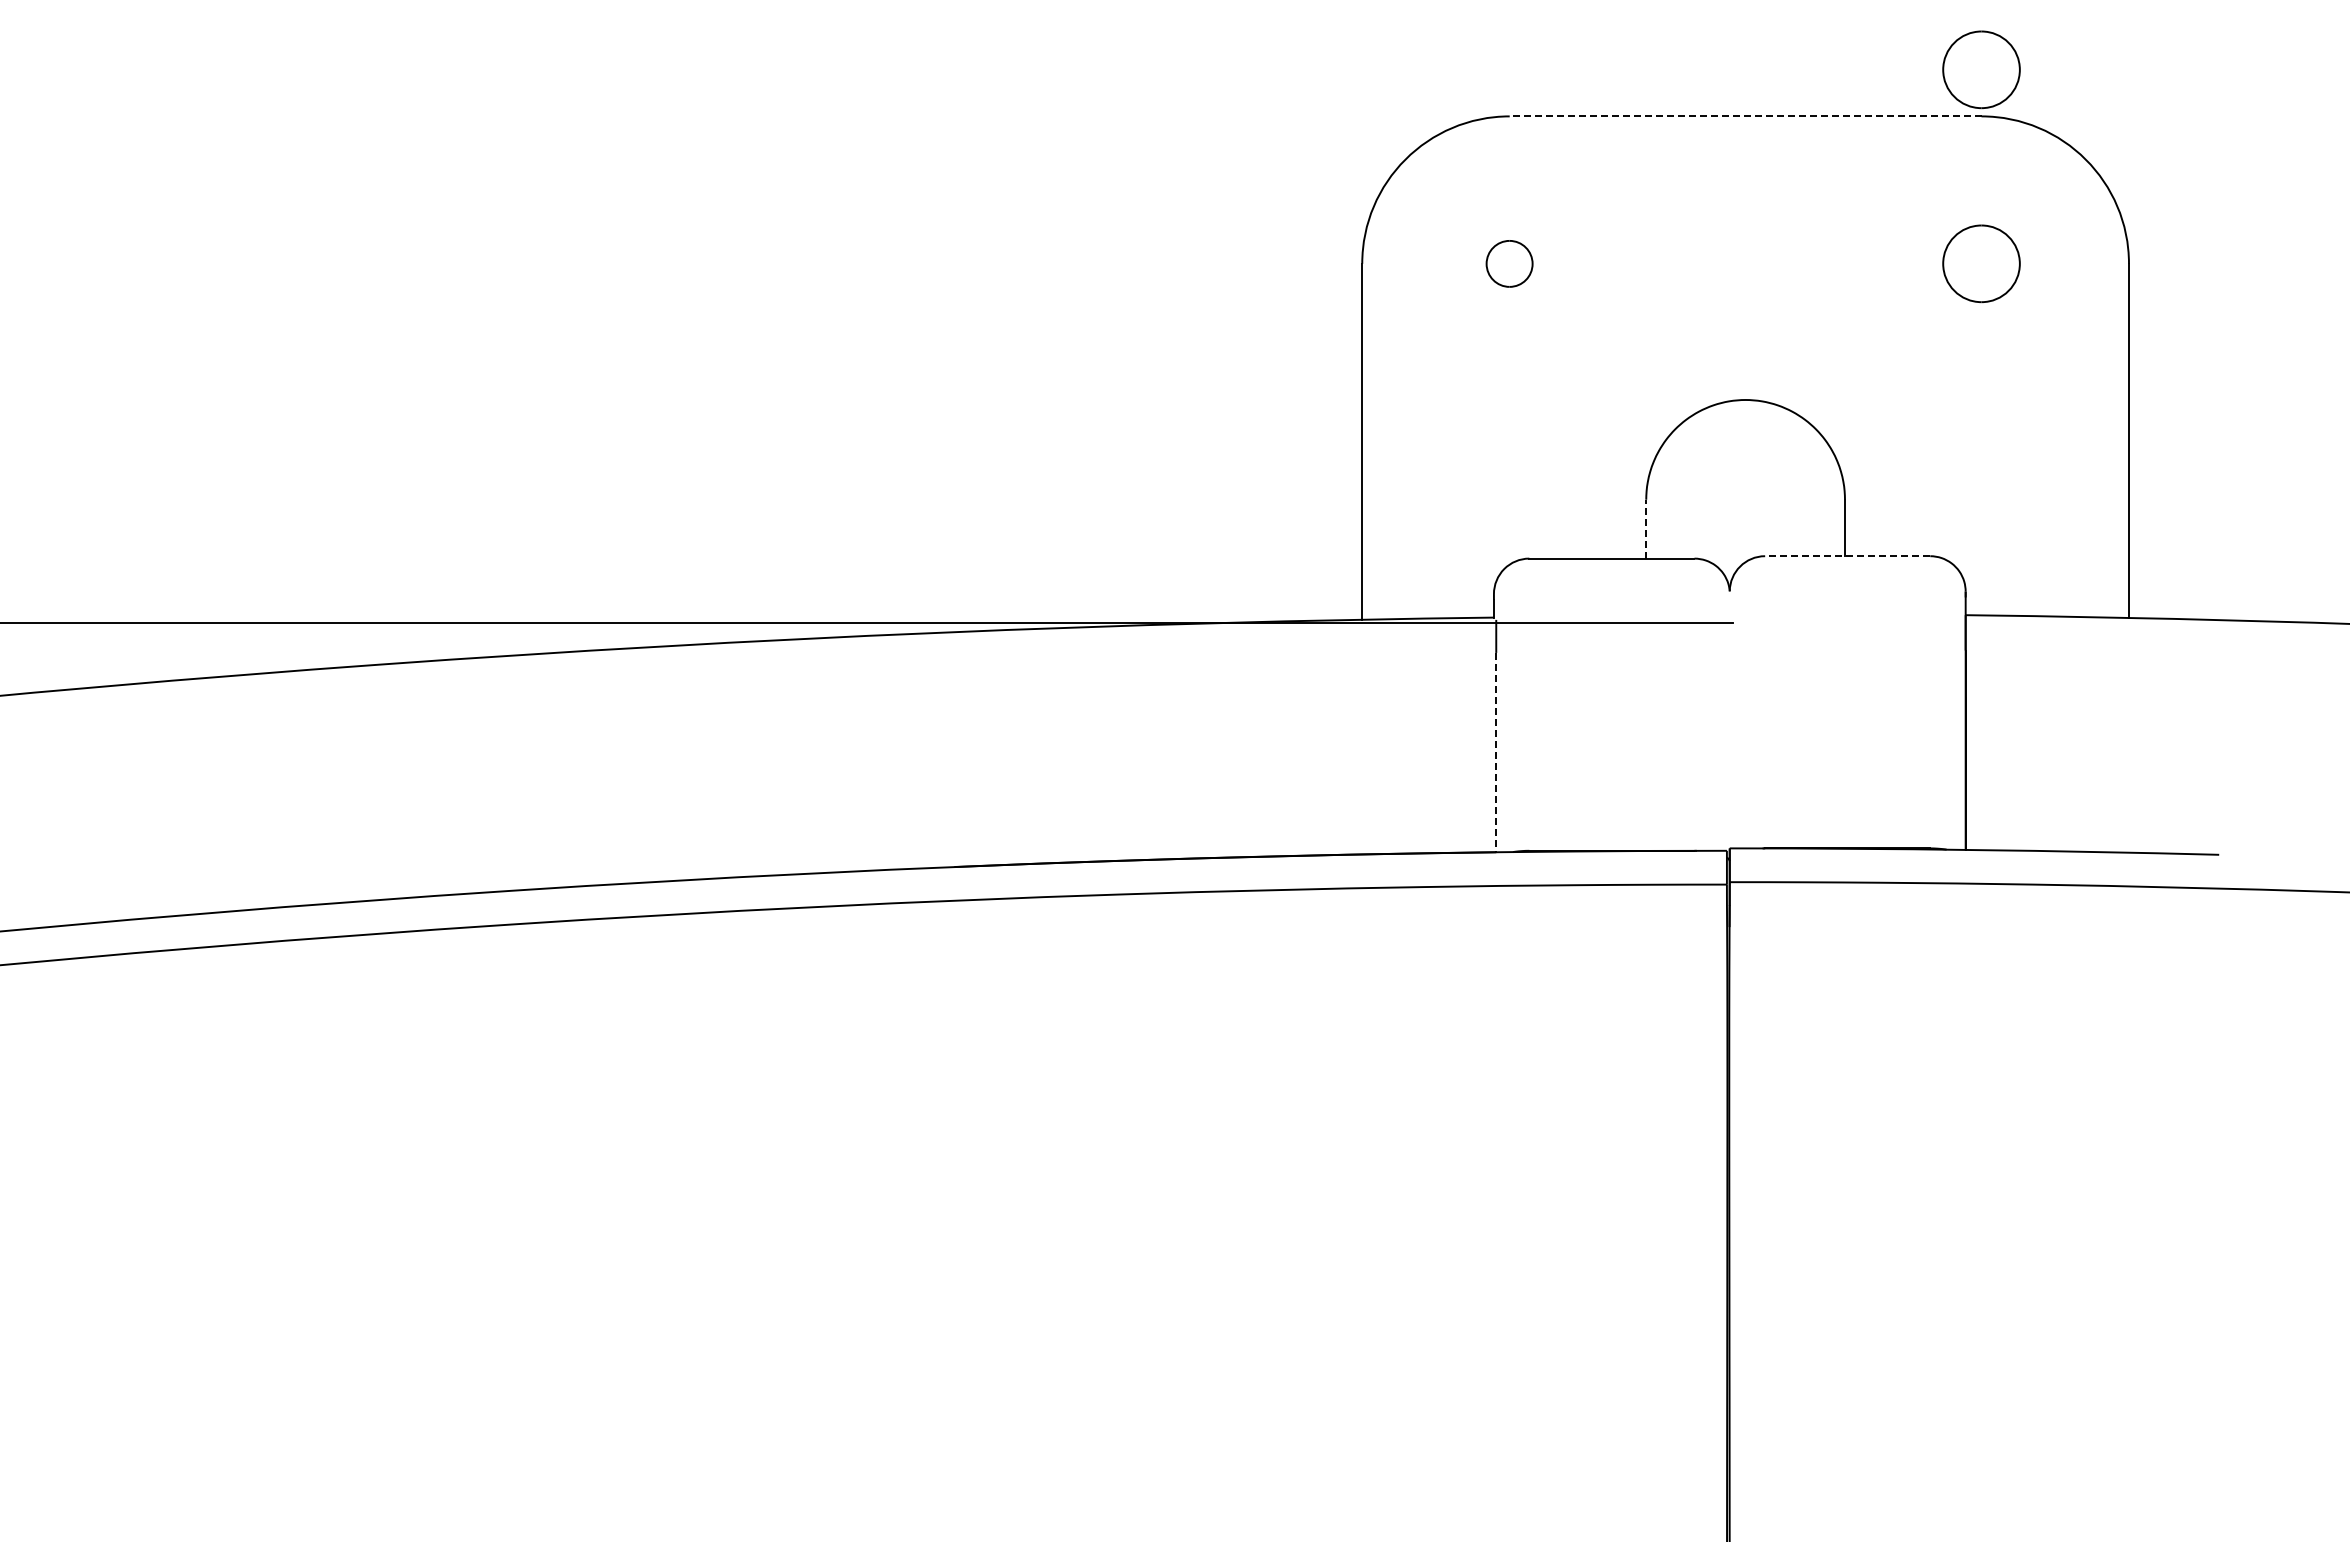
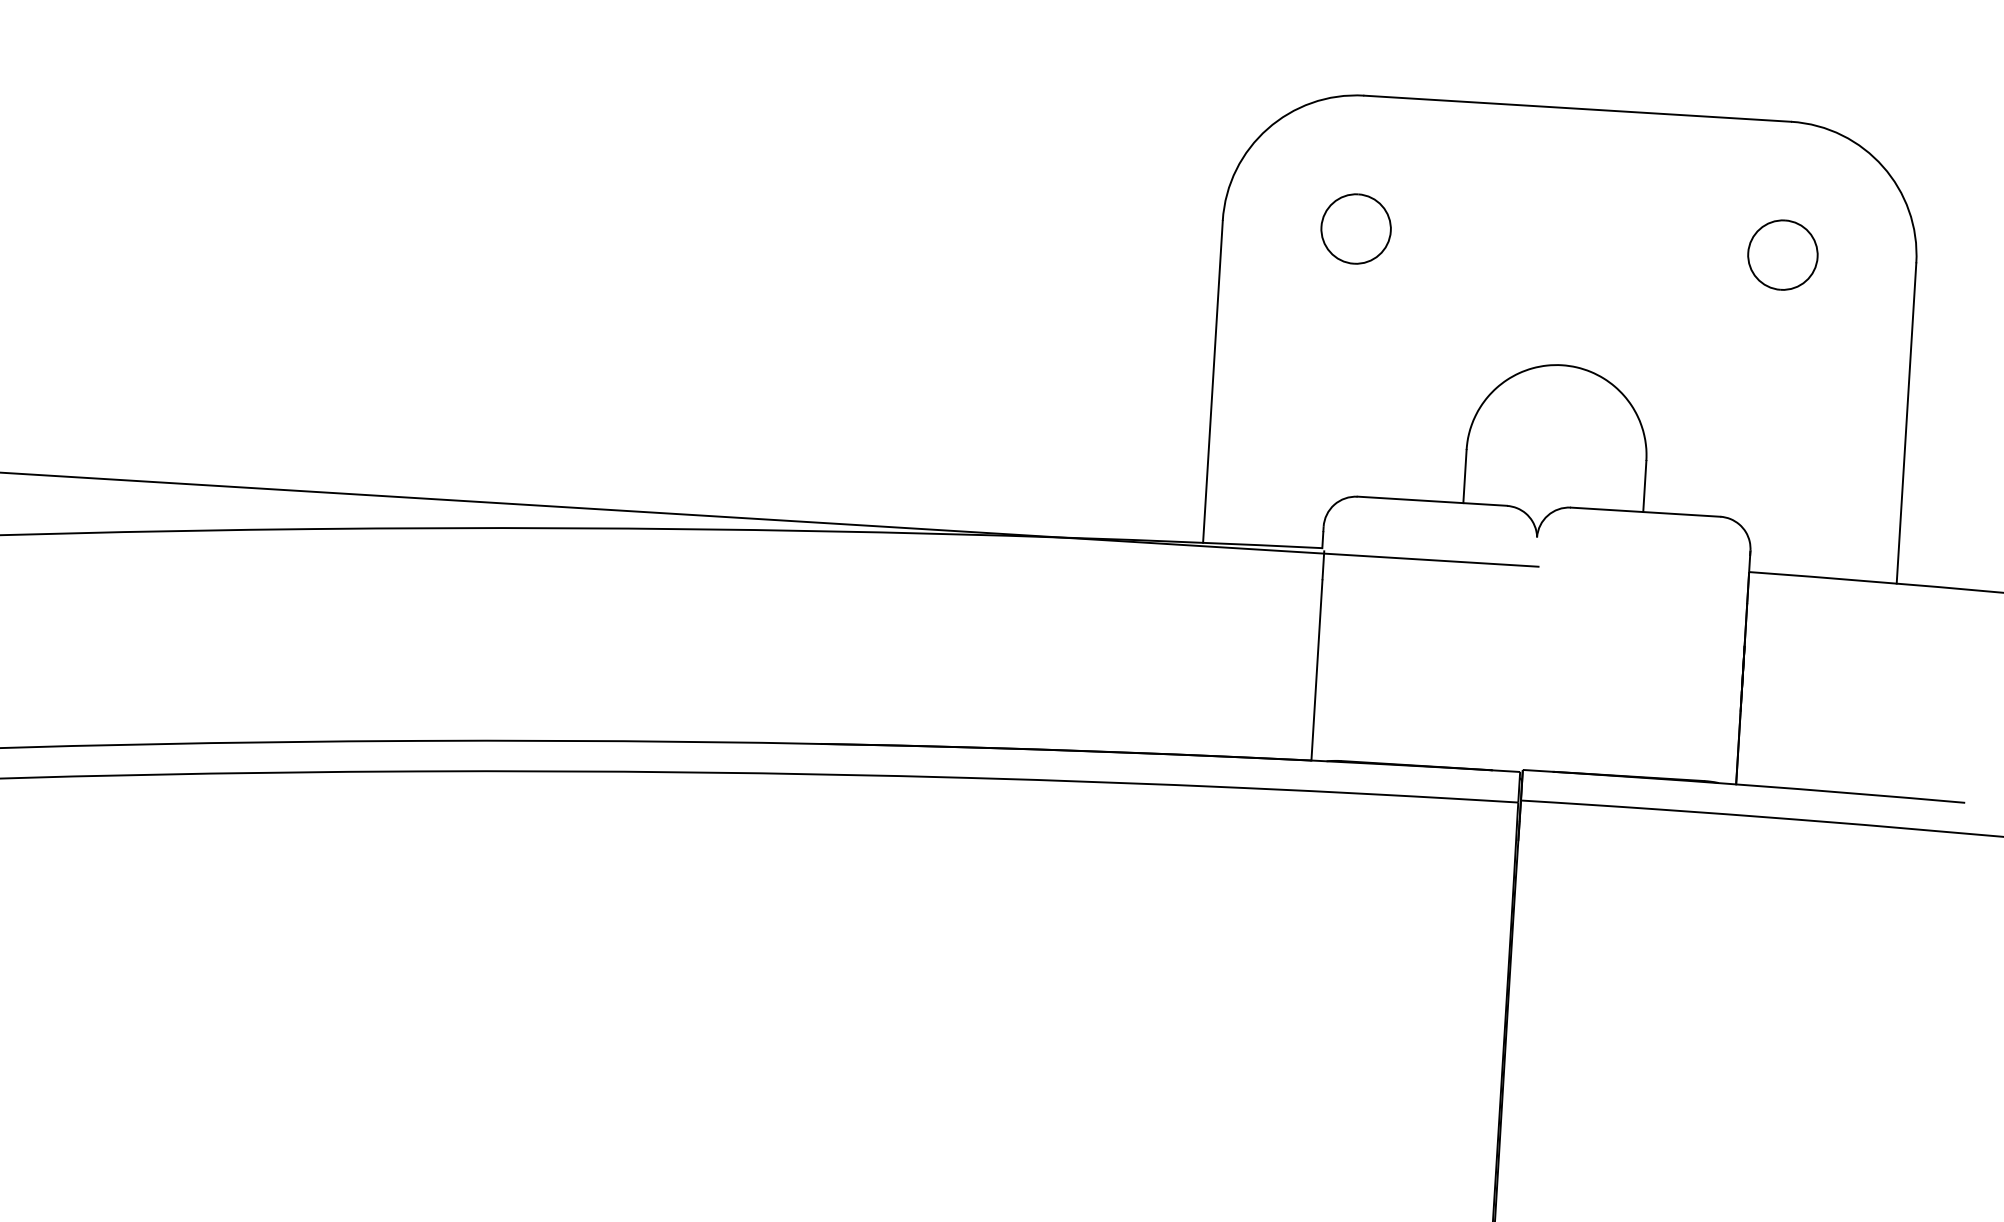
part: (1981, 69) -> (1793, 79), removed
line: (1745, 116) -> (1577, 108), dashed -> solid
part: (1509, 263) -> (1355, 228), size x1.67
line: (1646, 528) -> (1465, 476), dashed -> solid
line: (1847, 556) -> (1645, 512), dashed -> solid
line: (1496, 752) -> (1317, 670), dashed -> solid

